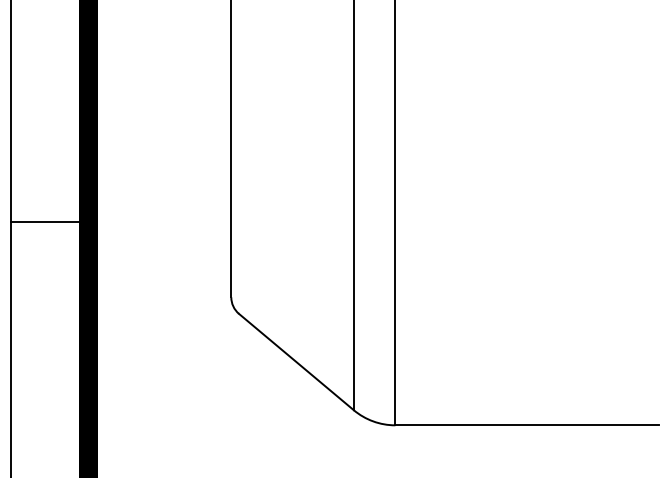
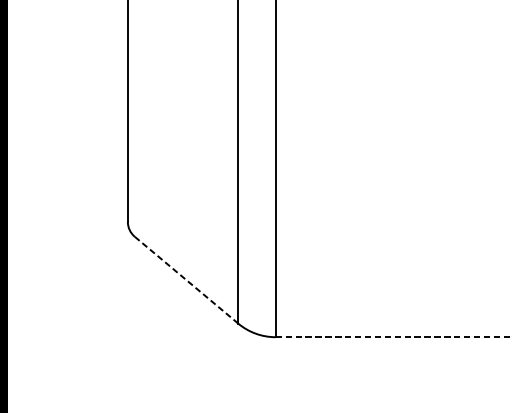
line: (296, 362) -> (186, 280), solid -> dashed
line: (527, 425) -> (394, 337), solid -> dashed

